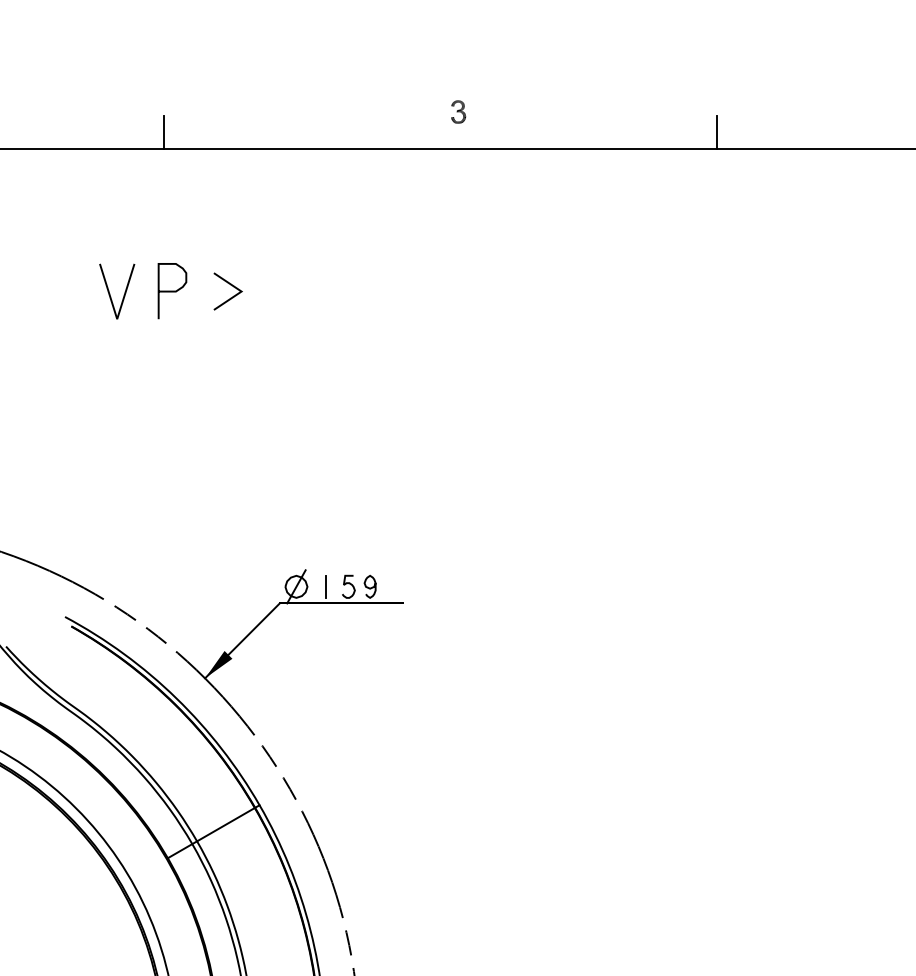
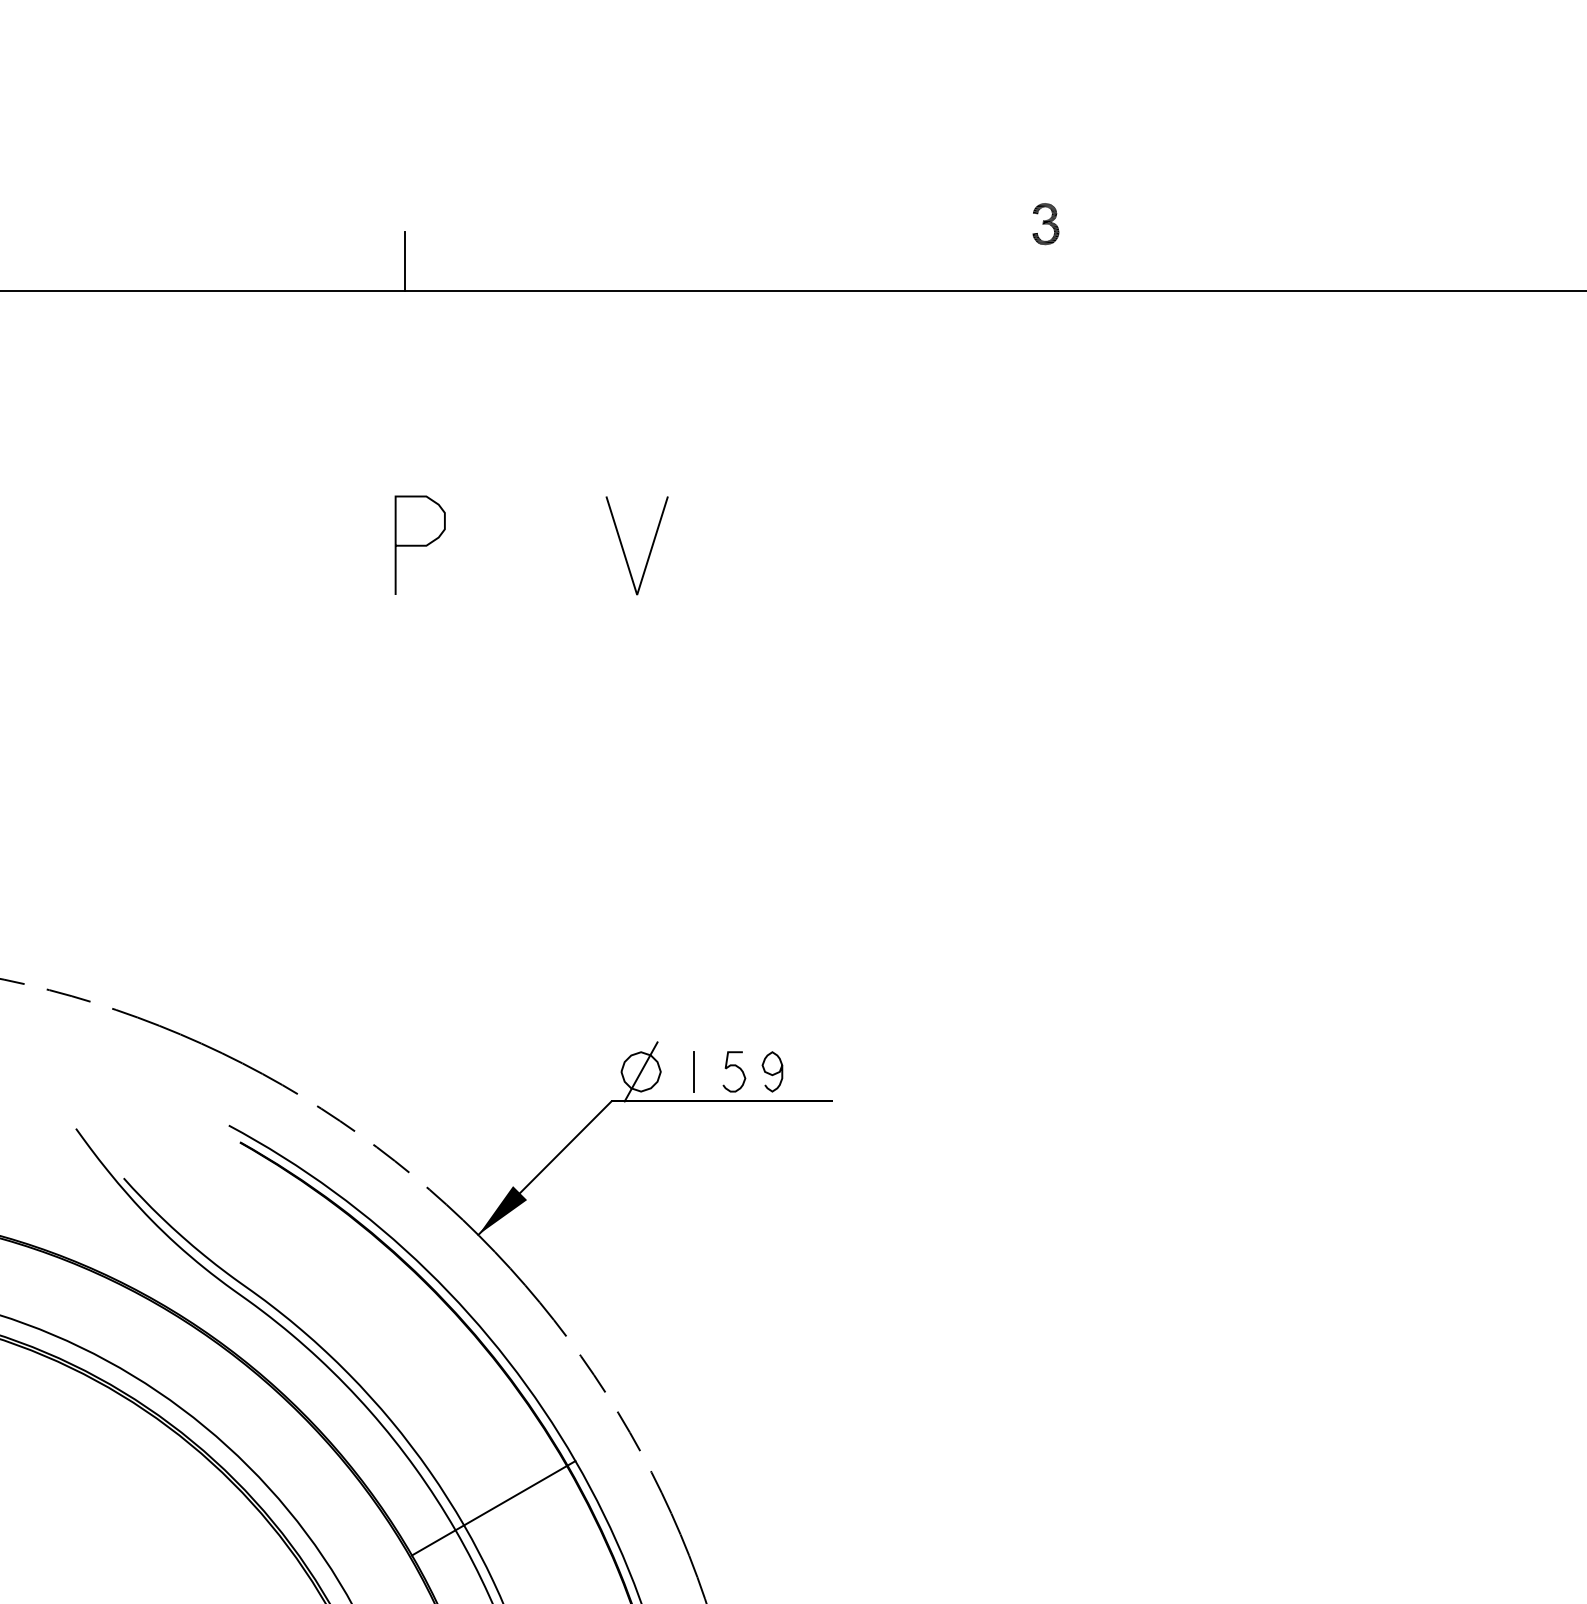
part: (458, 111) -> (1045, 223), moved
line: (716, 131) -> (1389, 260), removed
line: (230, 285) -> (523, 534), removed
line: (124, 291) -> (650, 545), moved

